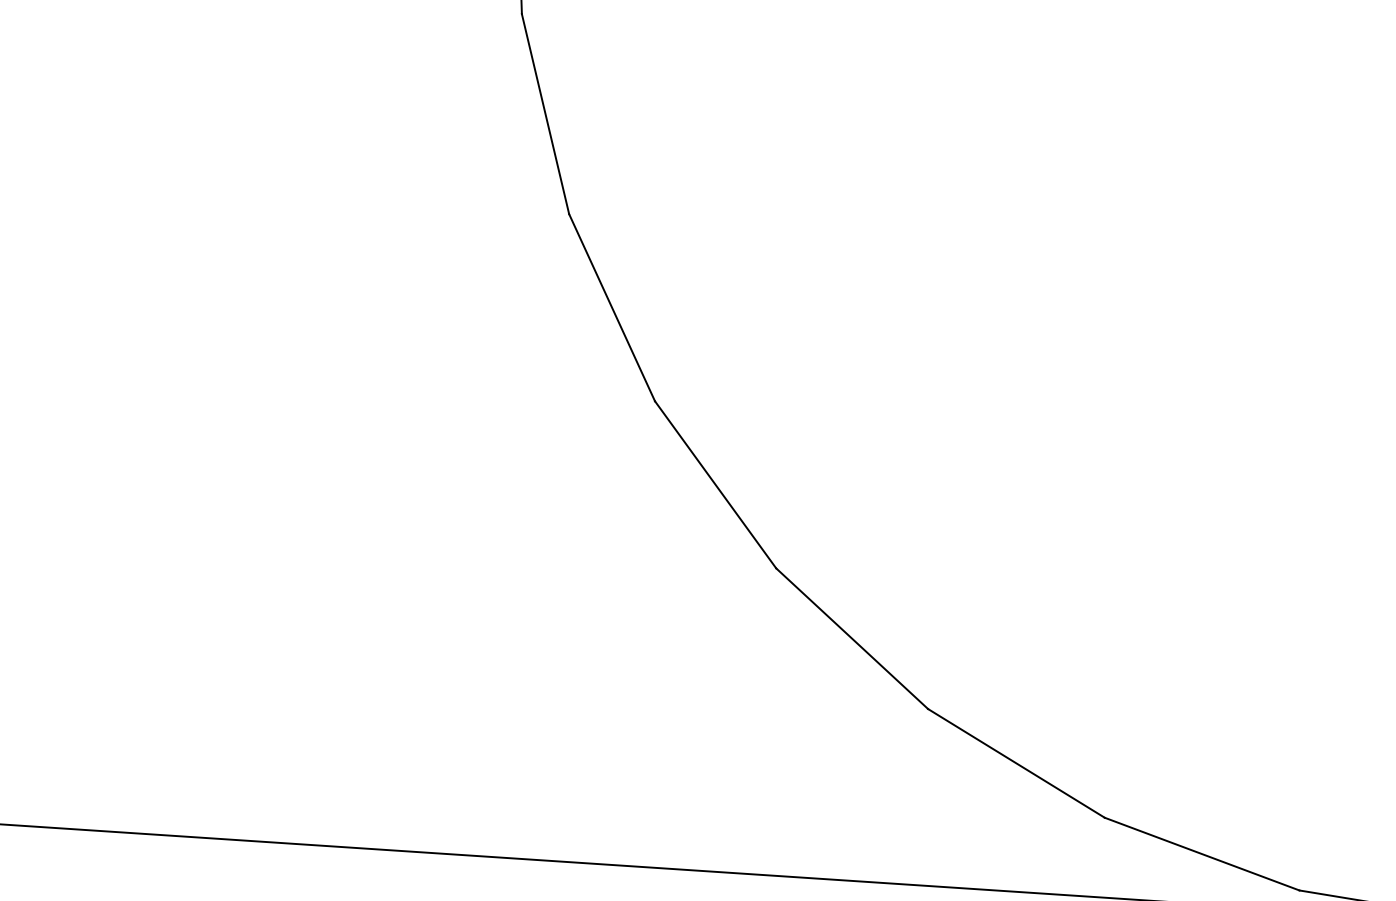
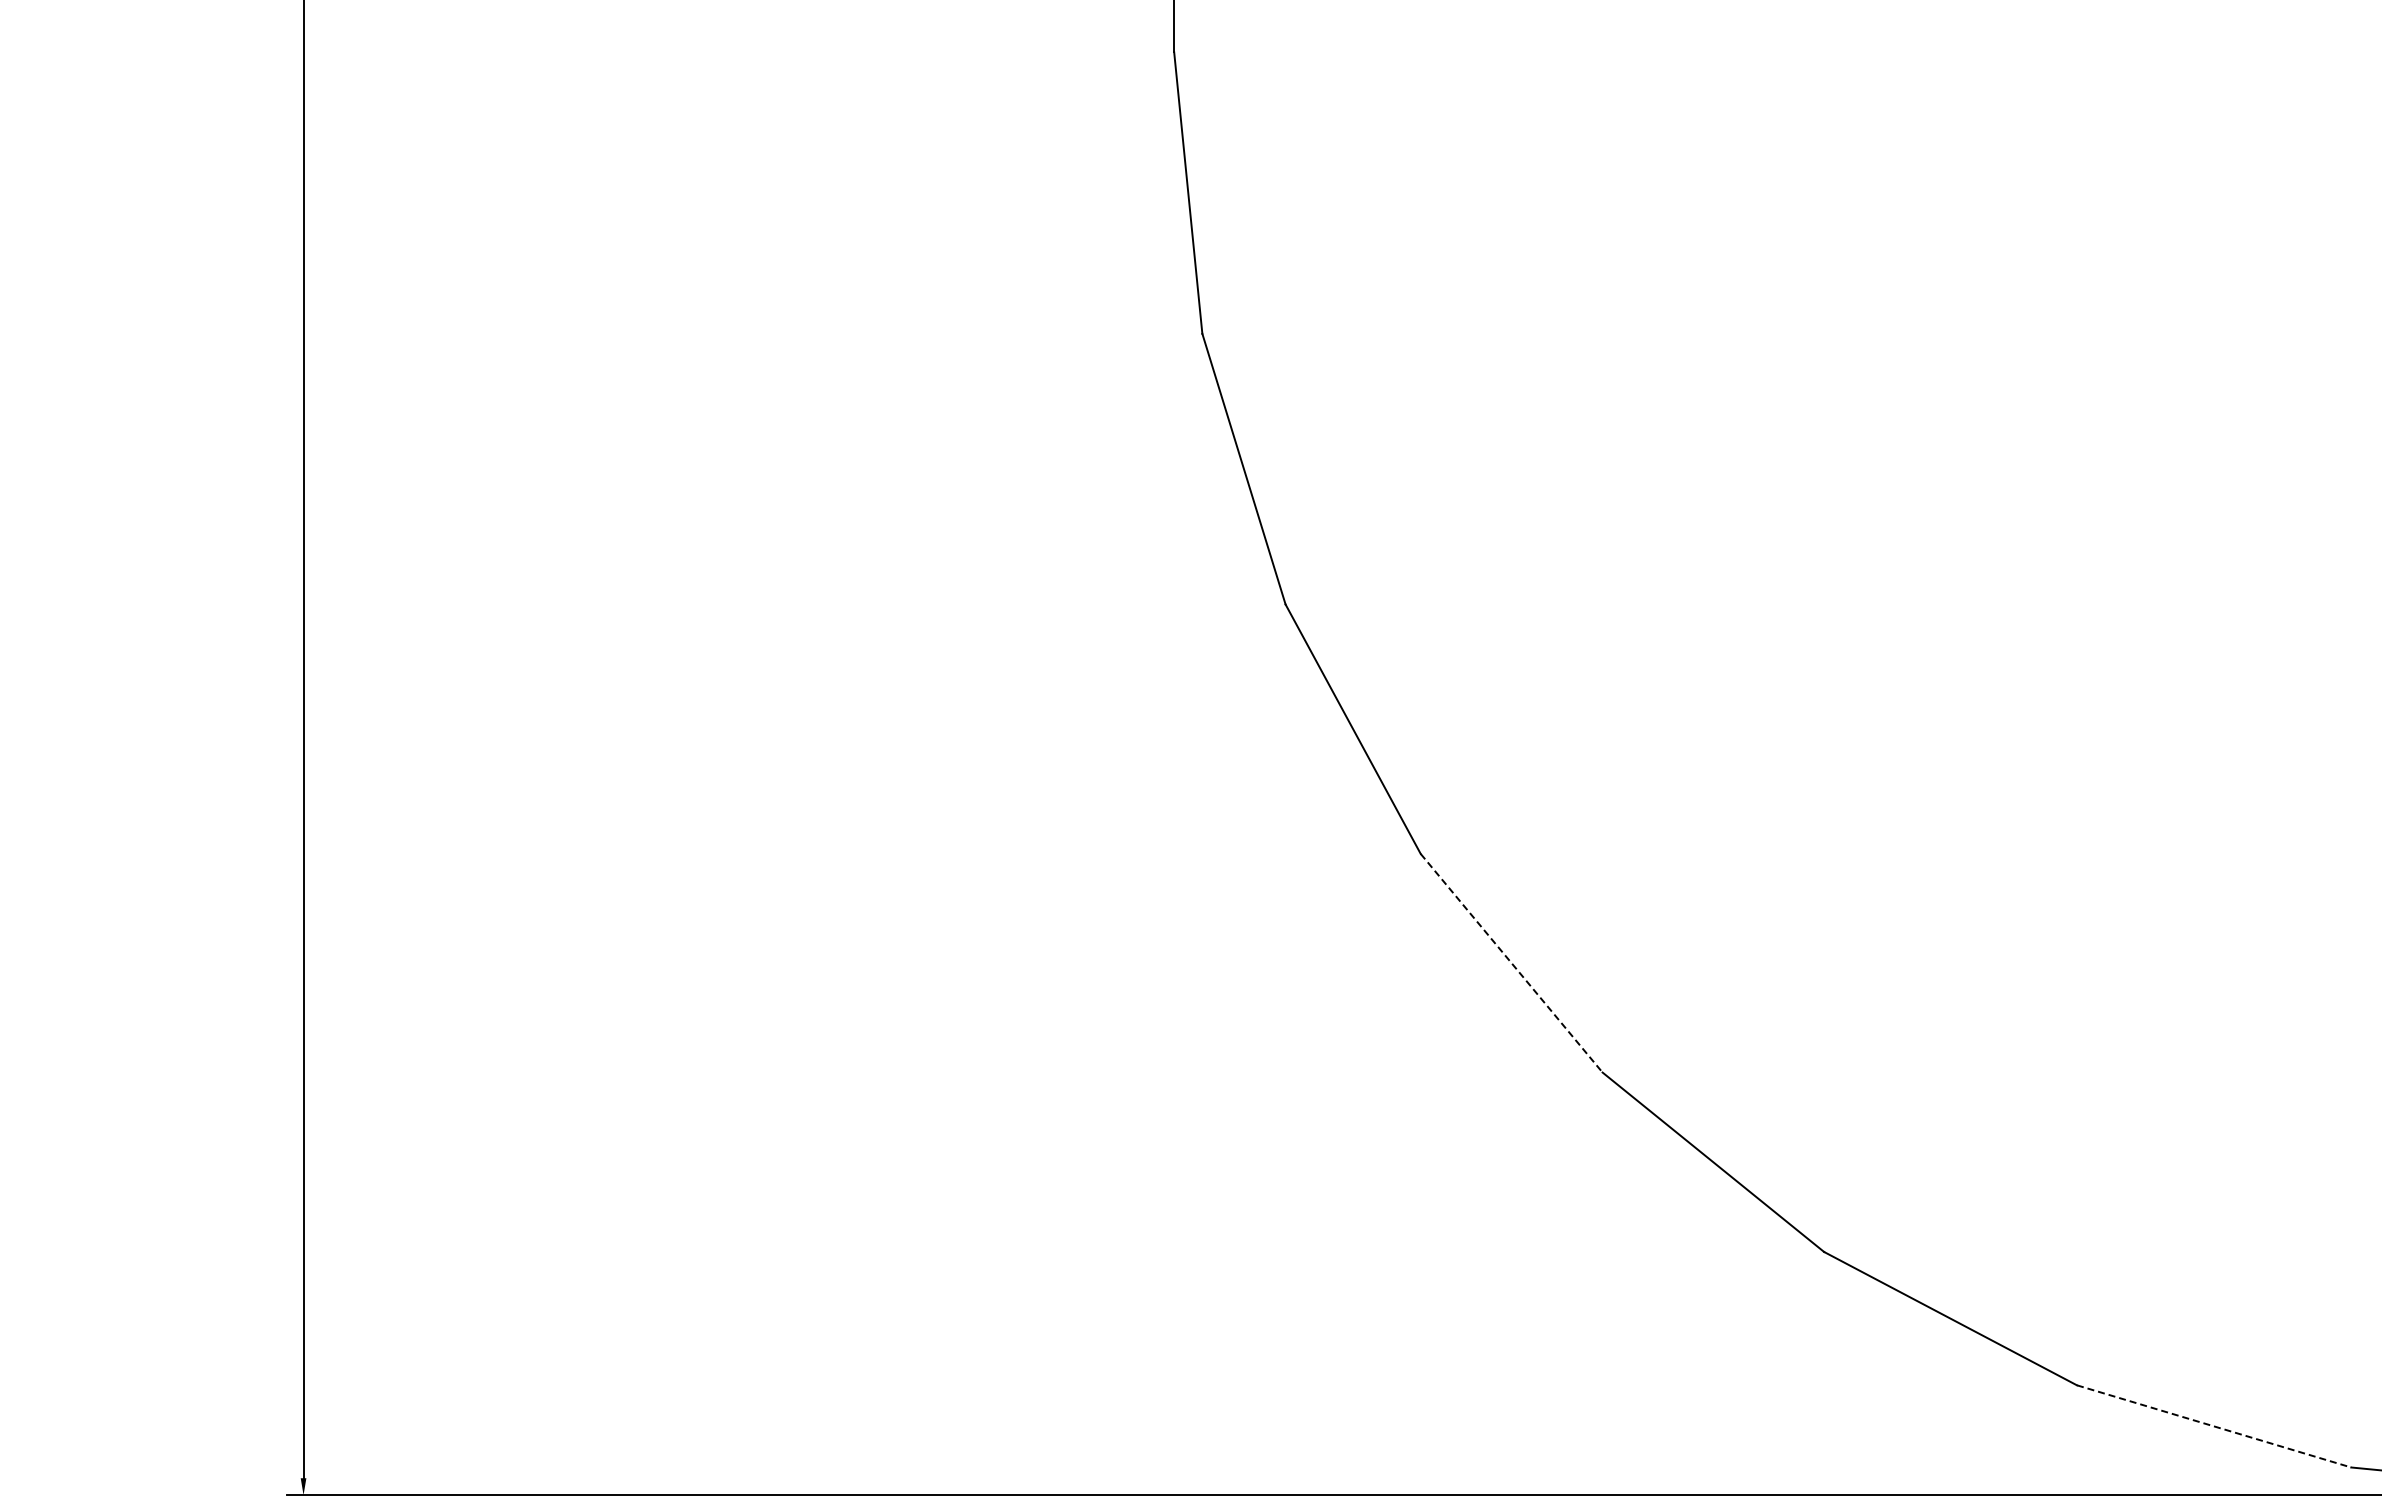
line: (715, 485) -> (1511, 963), solid -> dashed
line: (1202, 854) -> (2214, 1426), solid -> dashed

